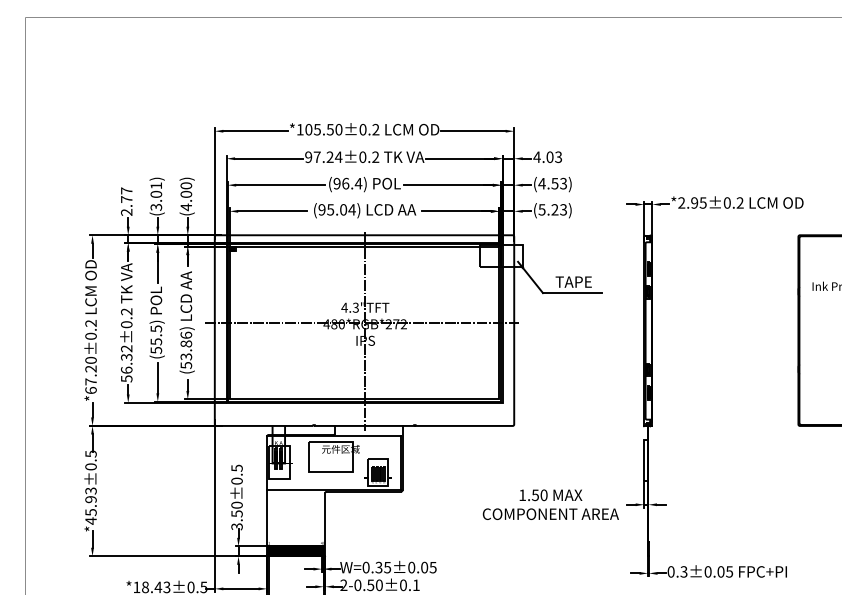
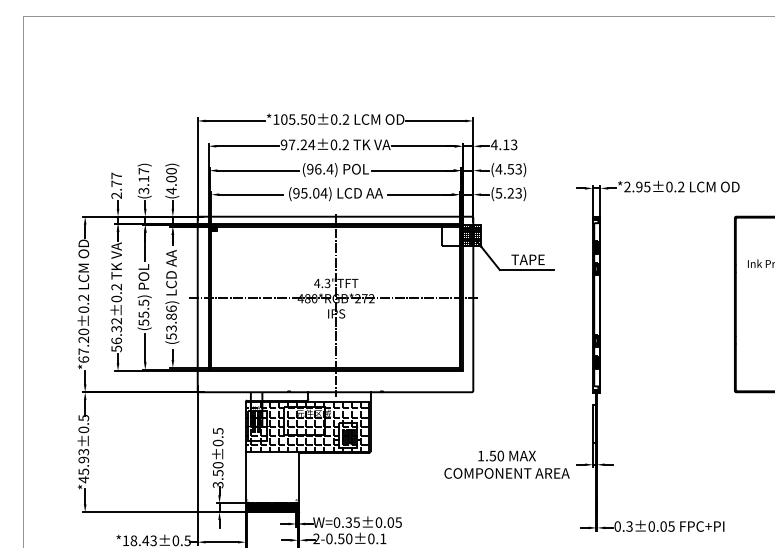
text: (550, 156) -> (506, 144), 4.03 -> 4.13
text: (155, 190) -> (143, 175), (3.01) -> (3.17)
hatch: (511, 255) -> (470, 235), added
hatch: (332, 463) -> (306, 426), added

